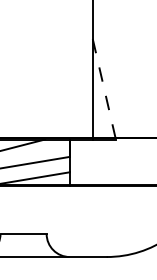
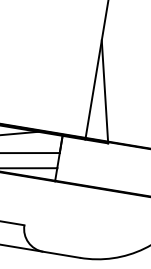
line: (104, 89) -> (105, 92), dashed -> solid

